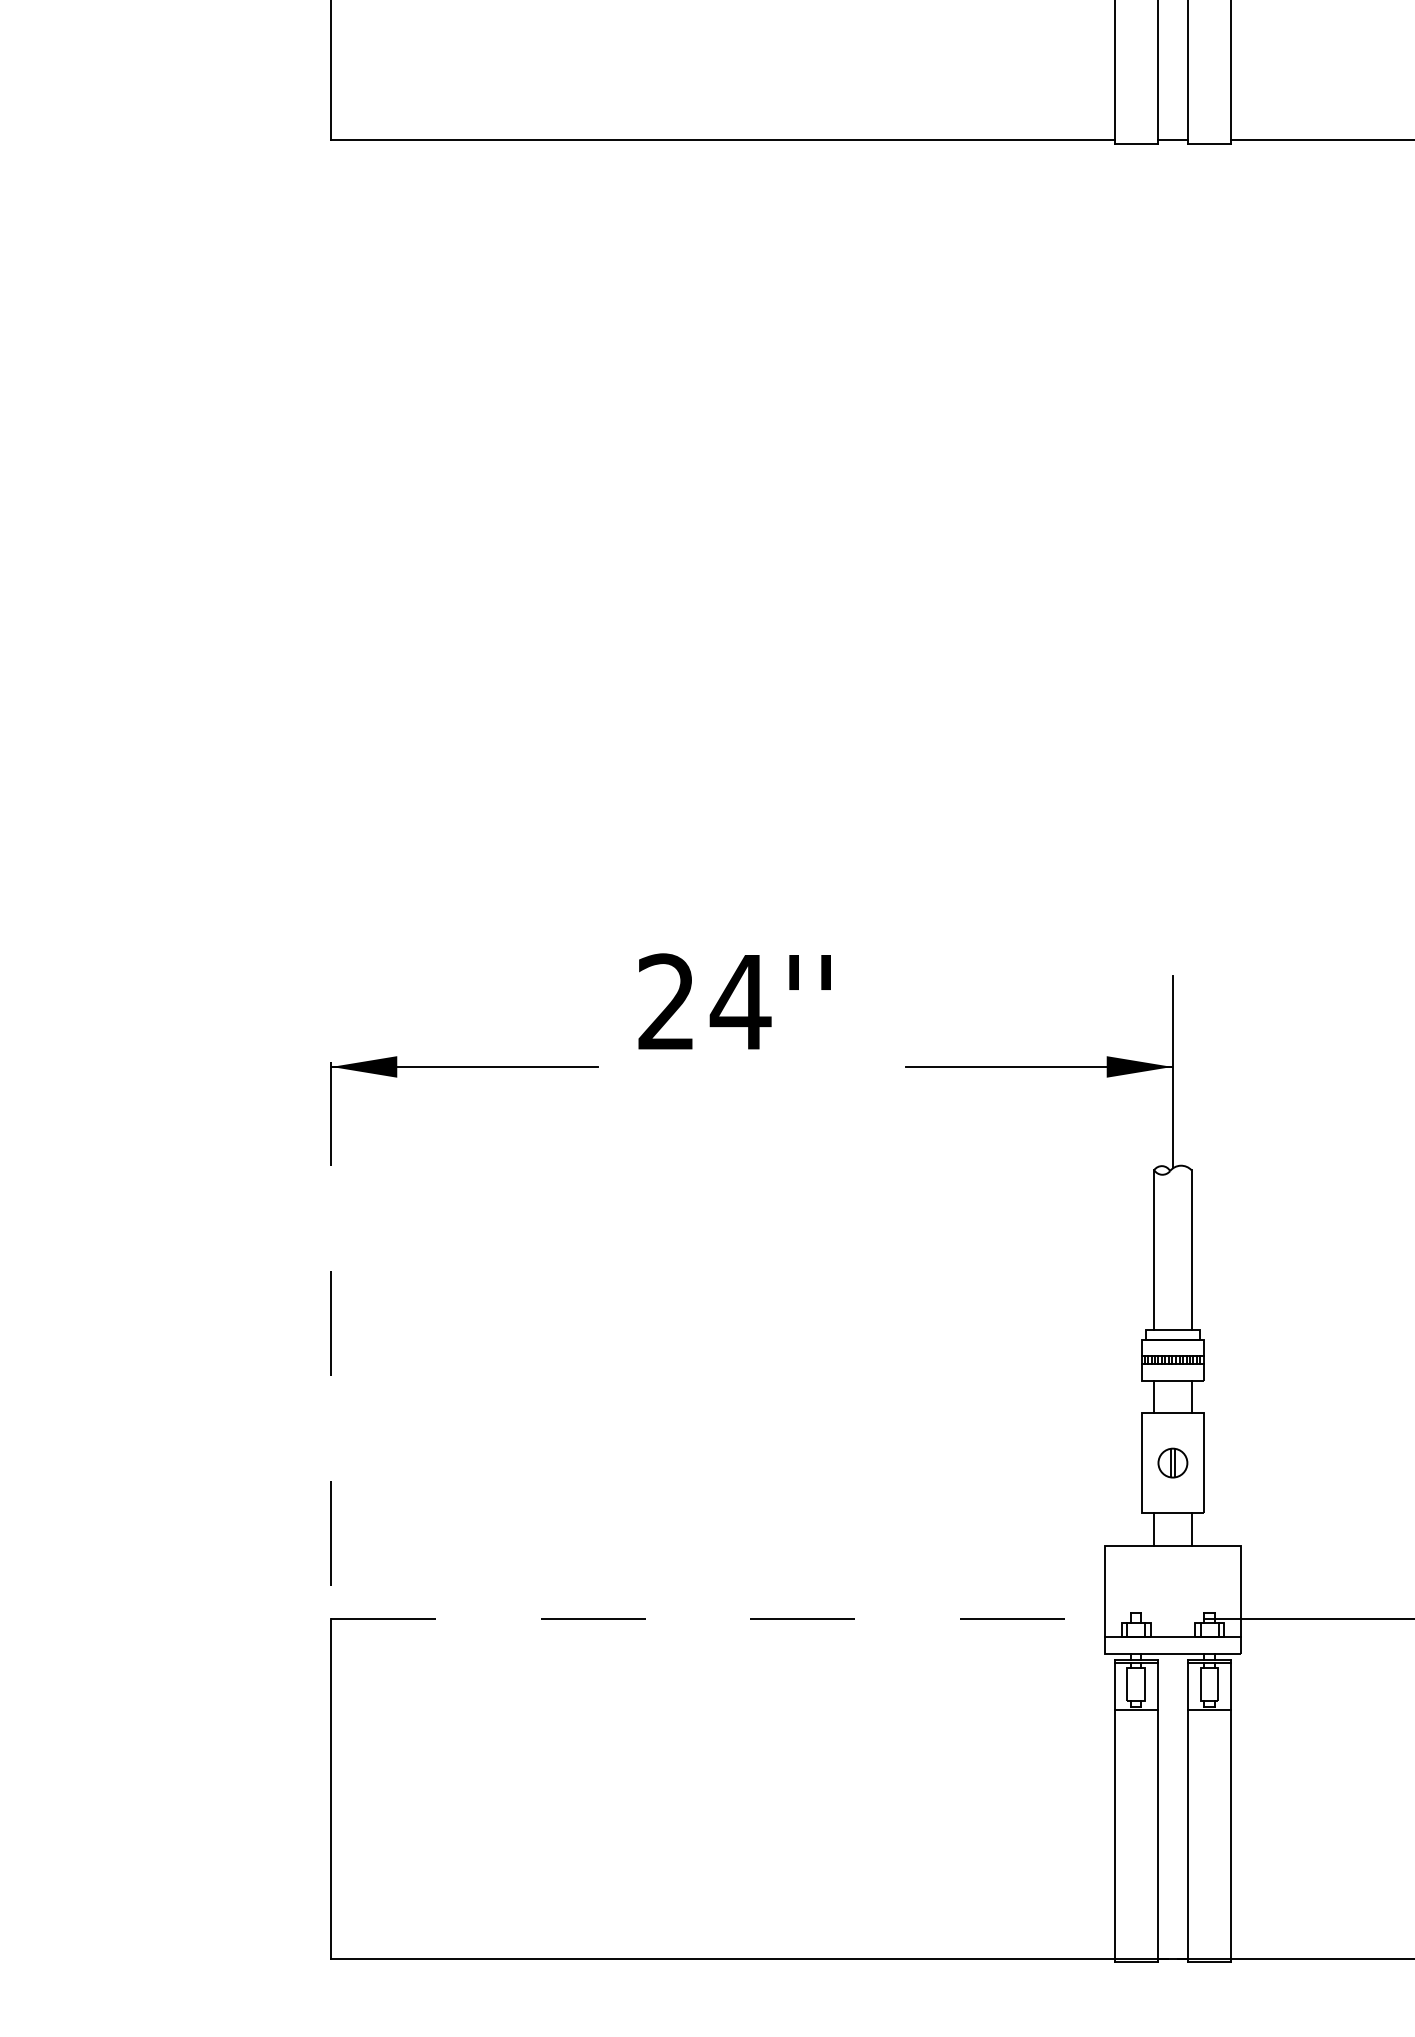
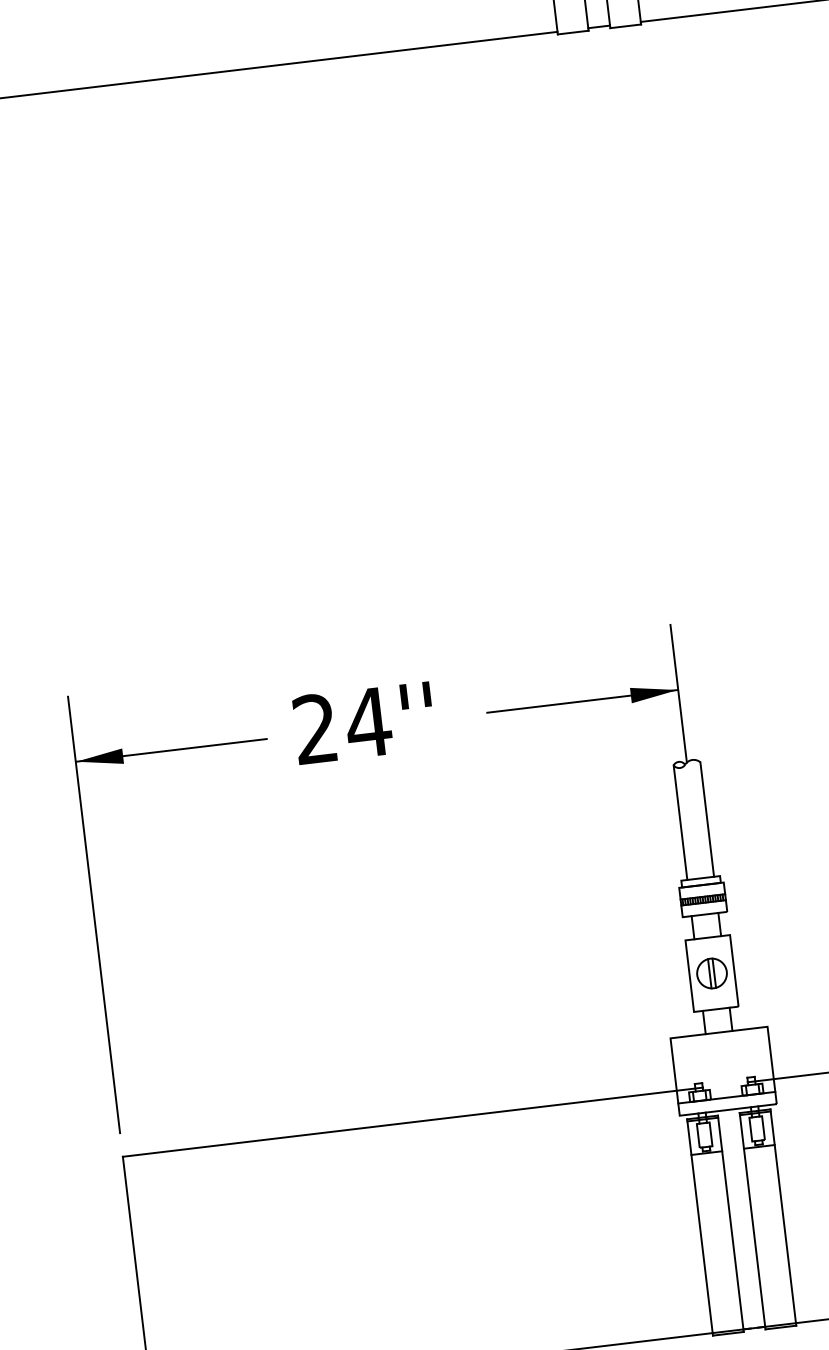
text: (734, 1001) -> (363, 722), moved
line: (331, 1280) -> (94, 914), dashed -> solid
part: (1172, 1462) -> (711, 973), size x1.43
line: (736, 1618) -> (412, 1121), dashed -> solid

